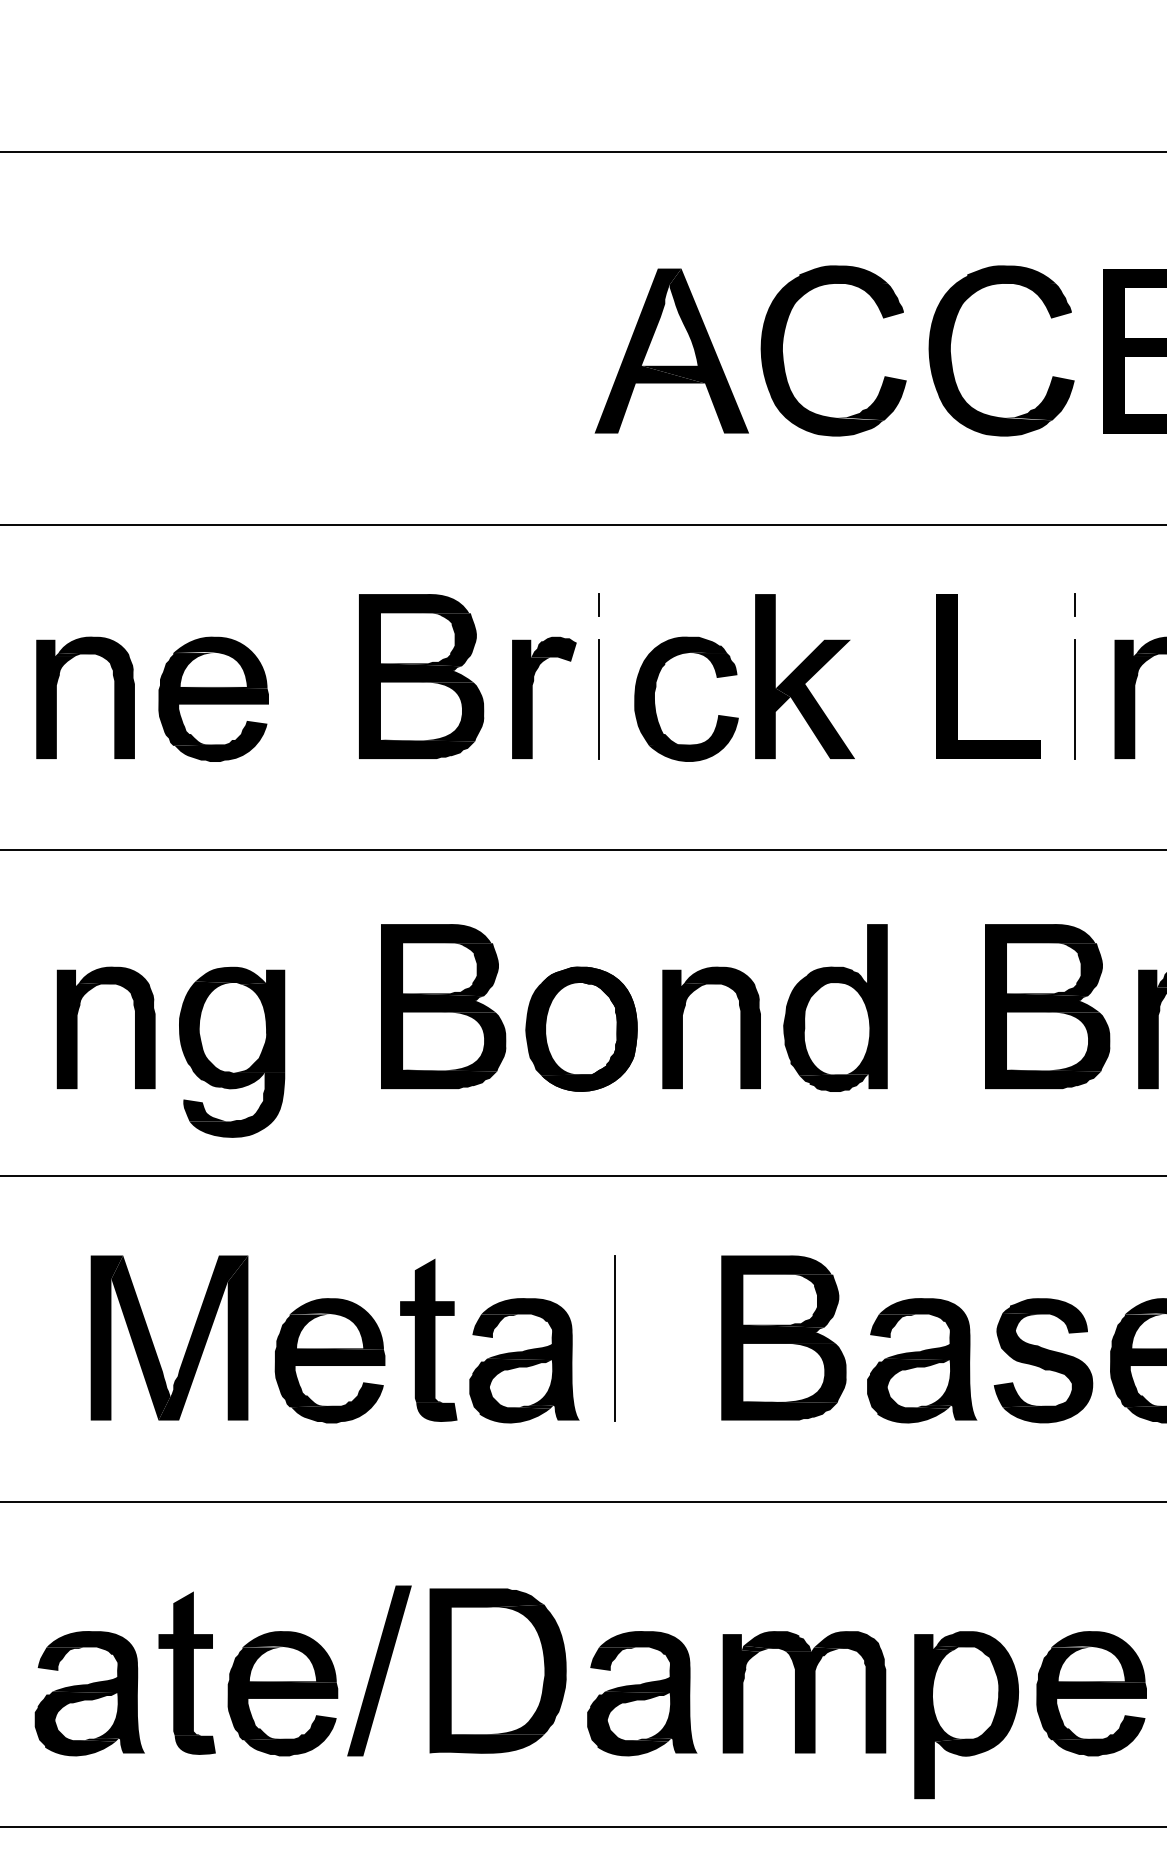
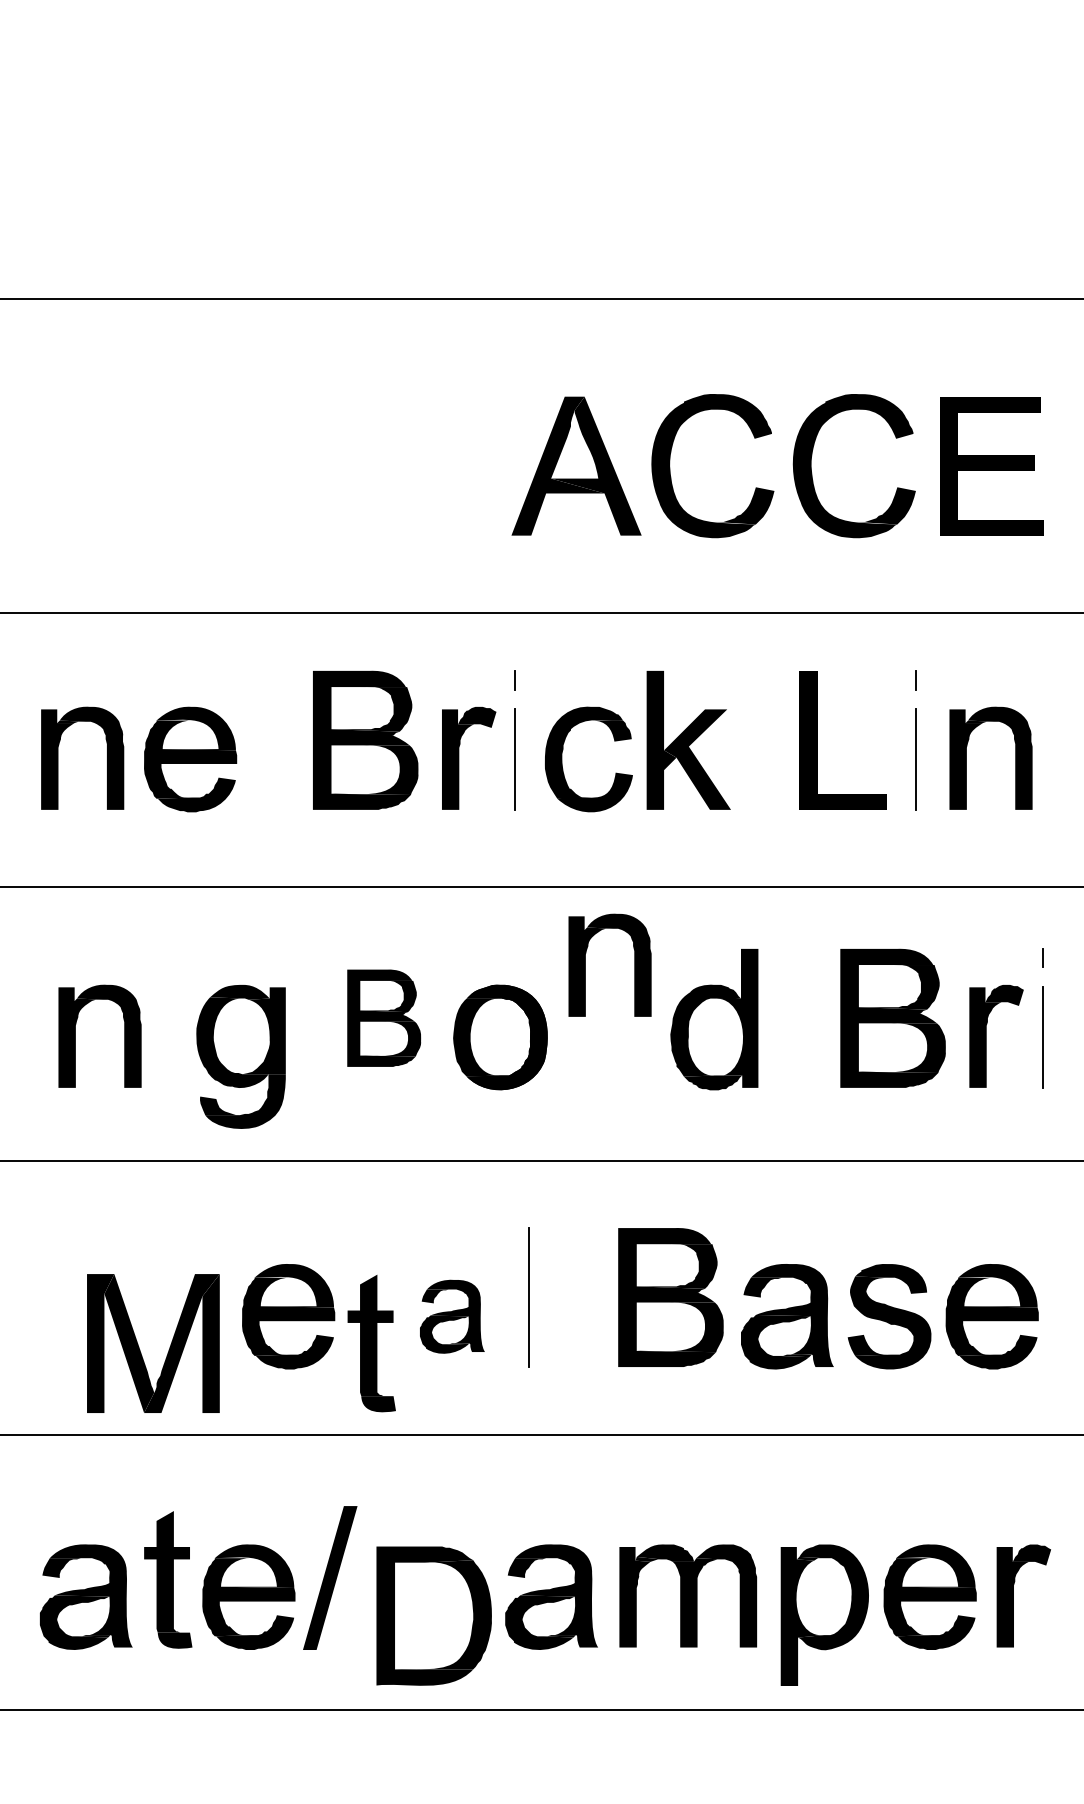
part: (442, 1005) -> (383, 1017), size x0.7
part: (682, 1026) -> (585, 964), moved
part: (231, 1051) -> (240, 1056), moved
part: (428, 1340) -> (371, 1343), moved
part: (153, 1341) -> (139, 1346), moved
part: (524, 1360) -> (452, 1316), size x0.7
part: (497, 1670) -> (433, 1615), moved

